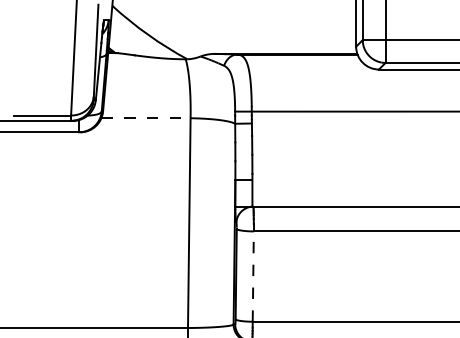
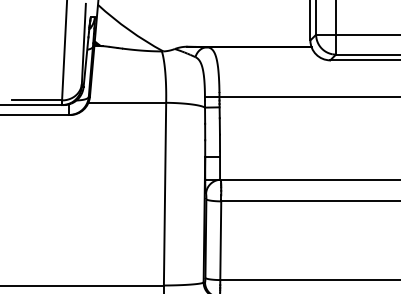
line: (145, 118) -> (126, 103), dashed -> solid
line: (253, 276) -> (220, 240), dashed -> solid

